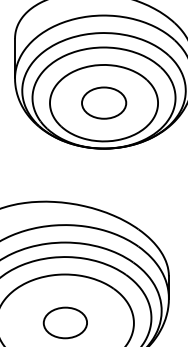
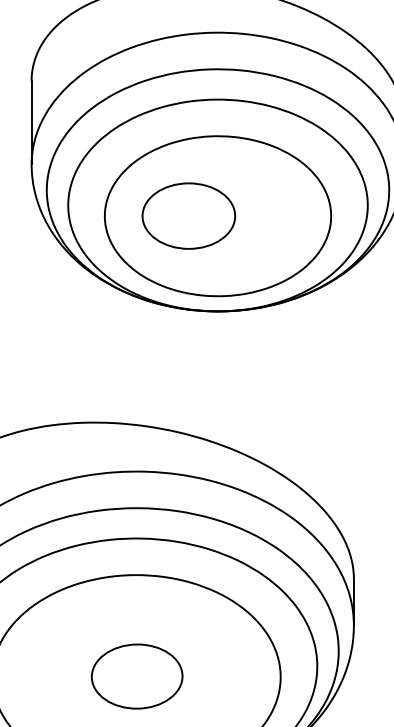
part: (104, 102) -> (189, 214), moved

